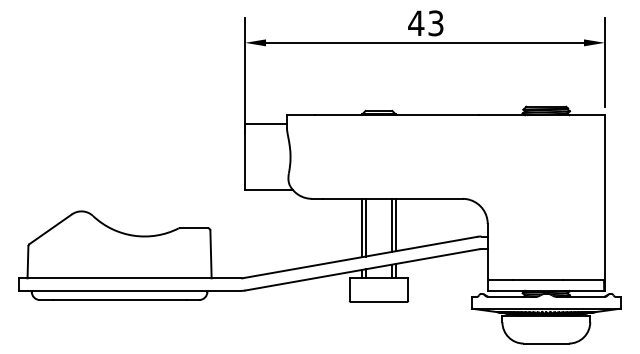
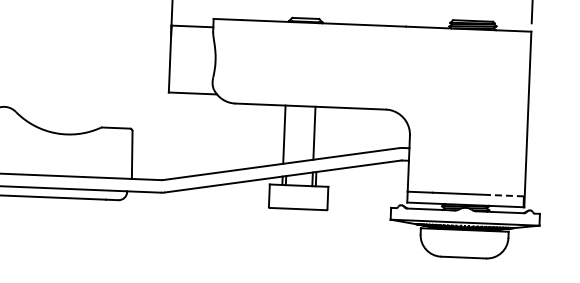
line: (395, 224) -> (317, 132), removed
line: (365, 227) -> (287, 134), removed
line: (583, 280) -> (503, 196), solid -> dashed

